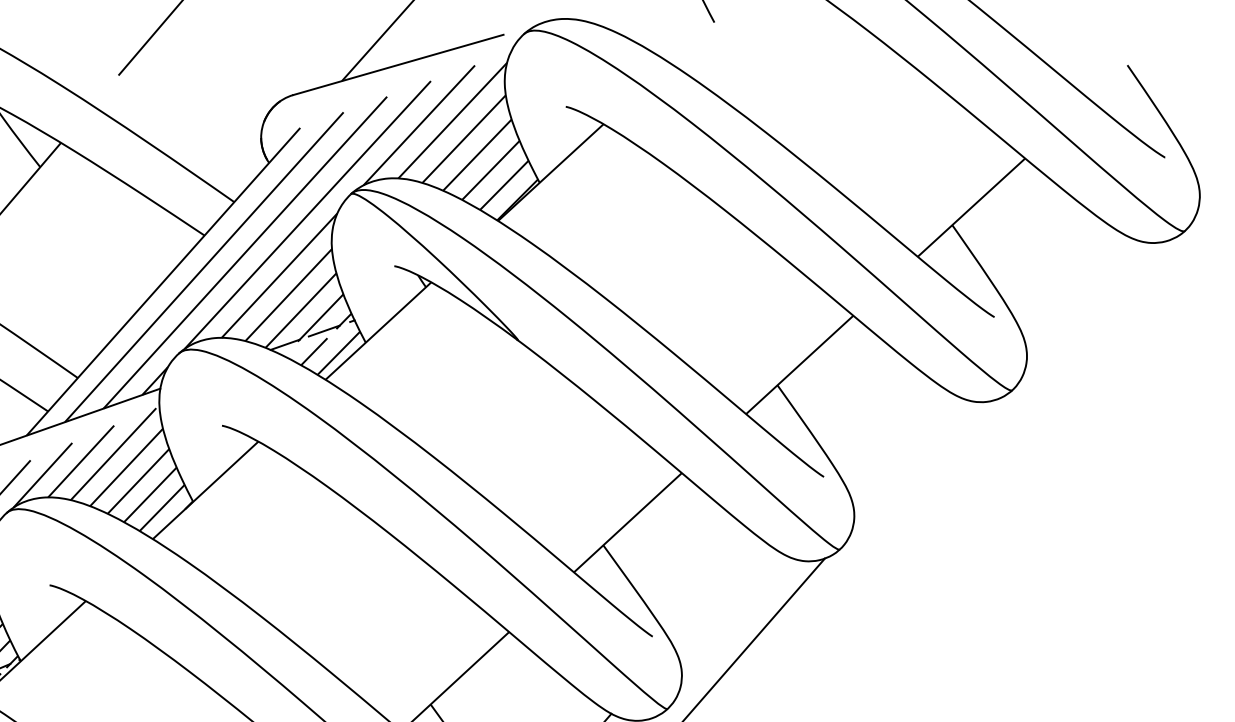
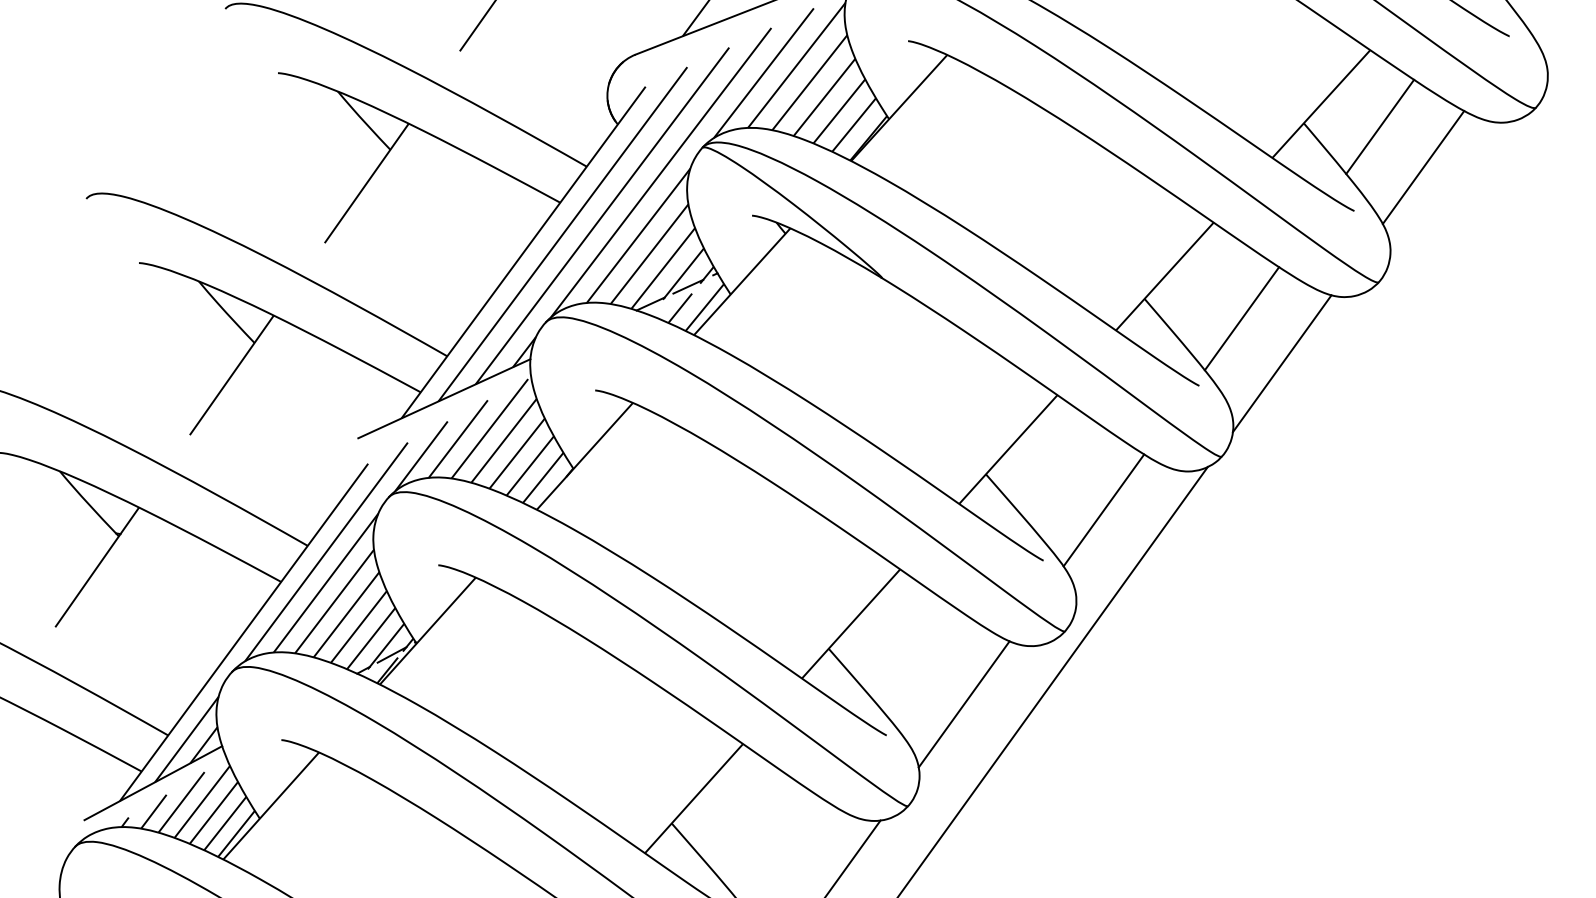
line: (1028, 235) -> (1380, 126), added
line: (1067, 280) -> (1423, 167), added
line: (872, 413) -> (1241, 318), added
line: (907, 462) -> (1281, 363), added
line: (717, 592) -> (1103, 510), added

